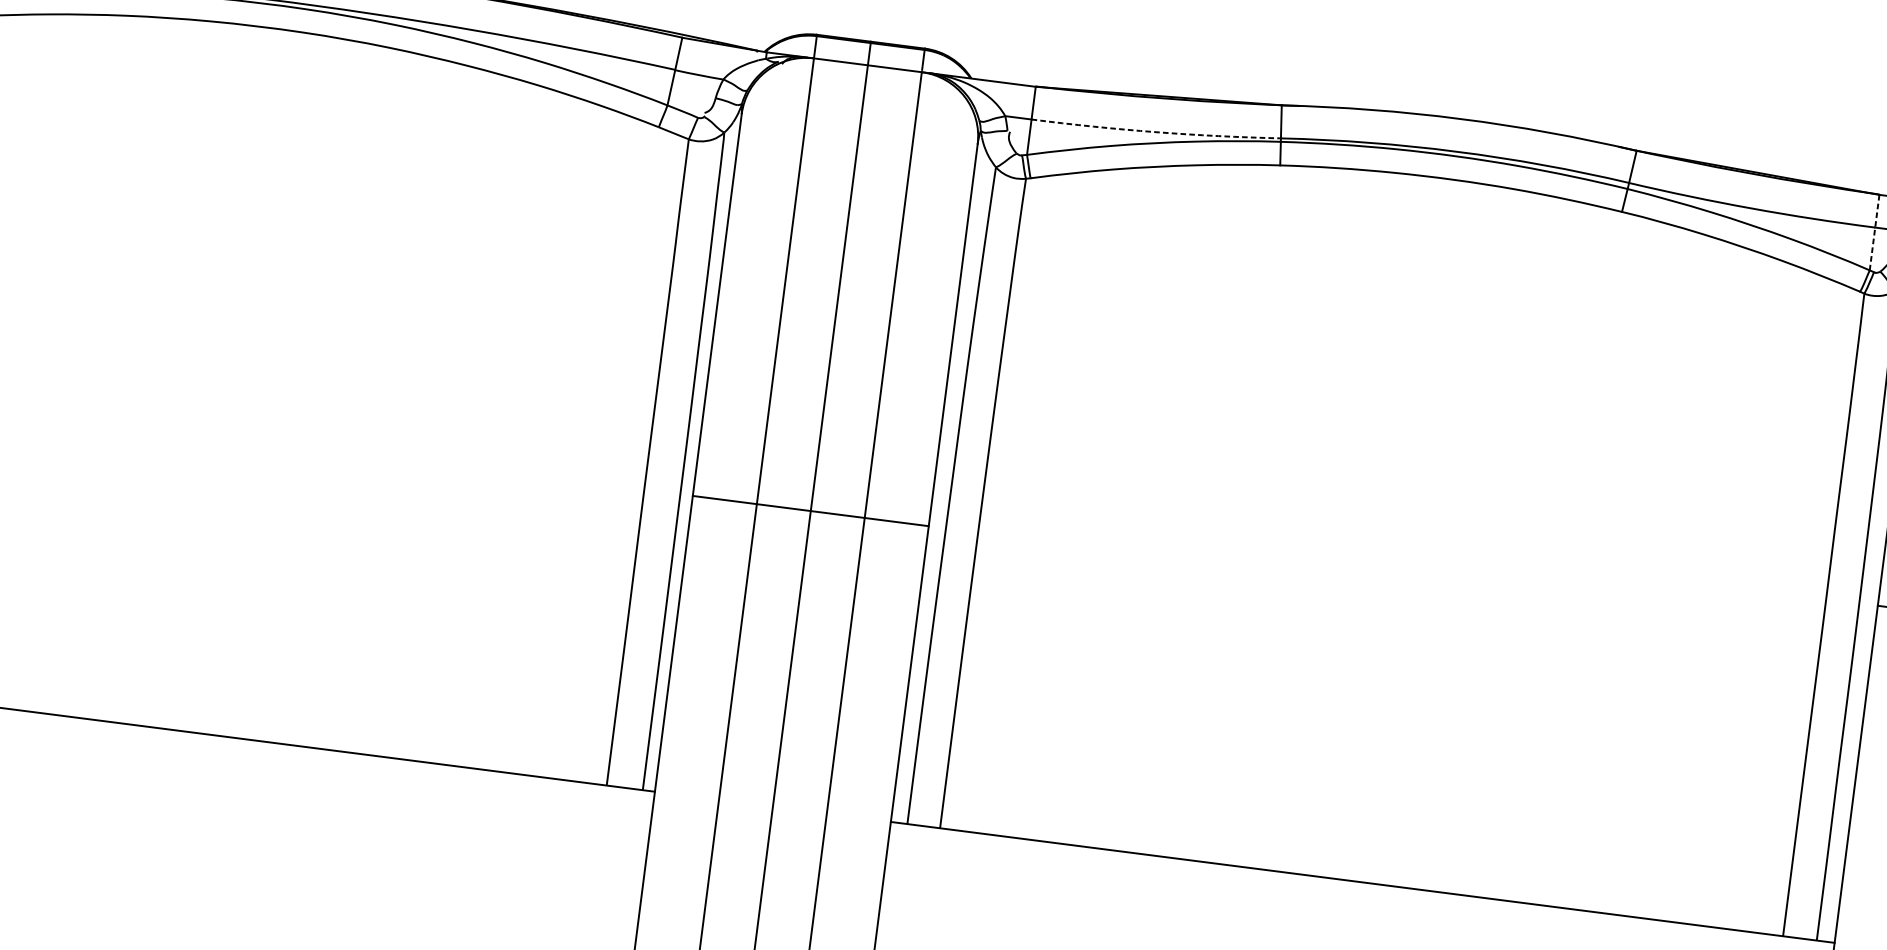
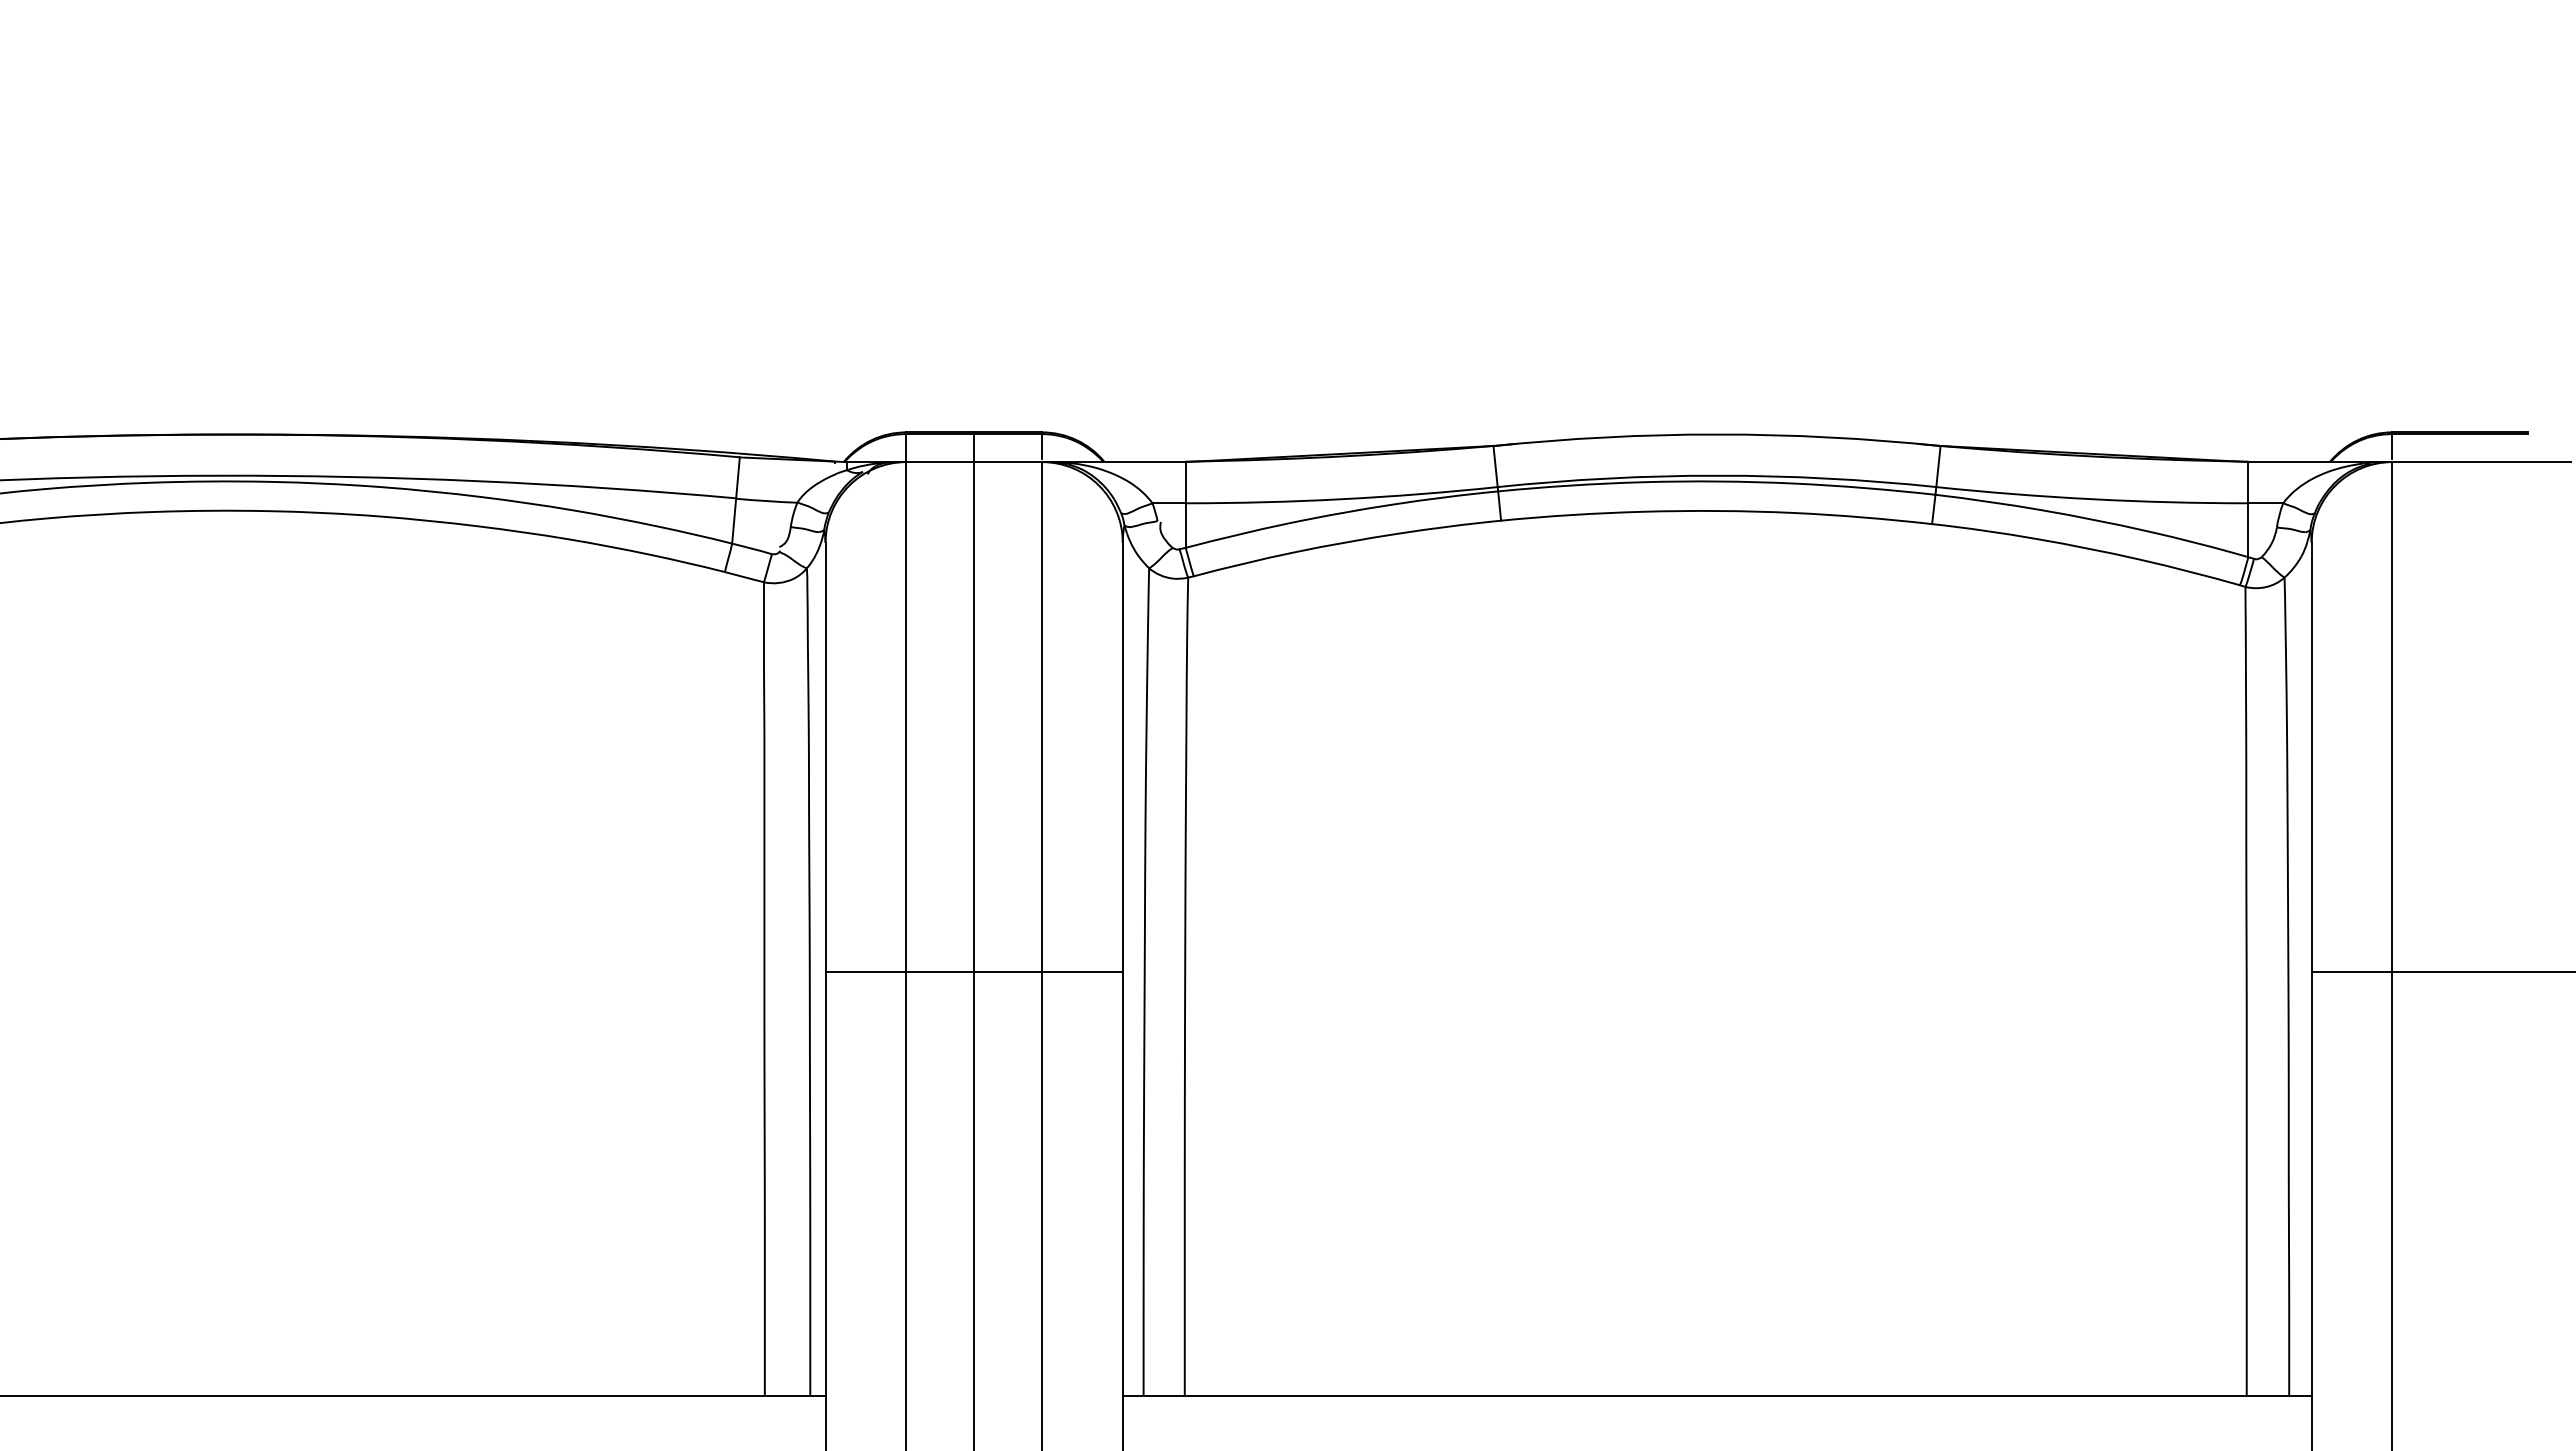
arc: (1155, 132) -> (1341, 499), dashed -> solid
line: (1874, 232) -> (2248, 509), dashed -> solid
line: (810, 510) -> (973, 971), moved

